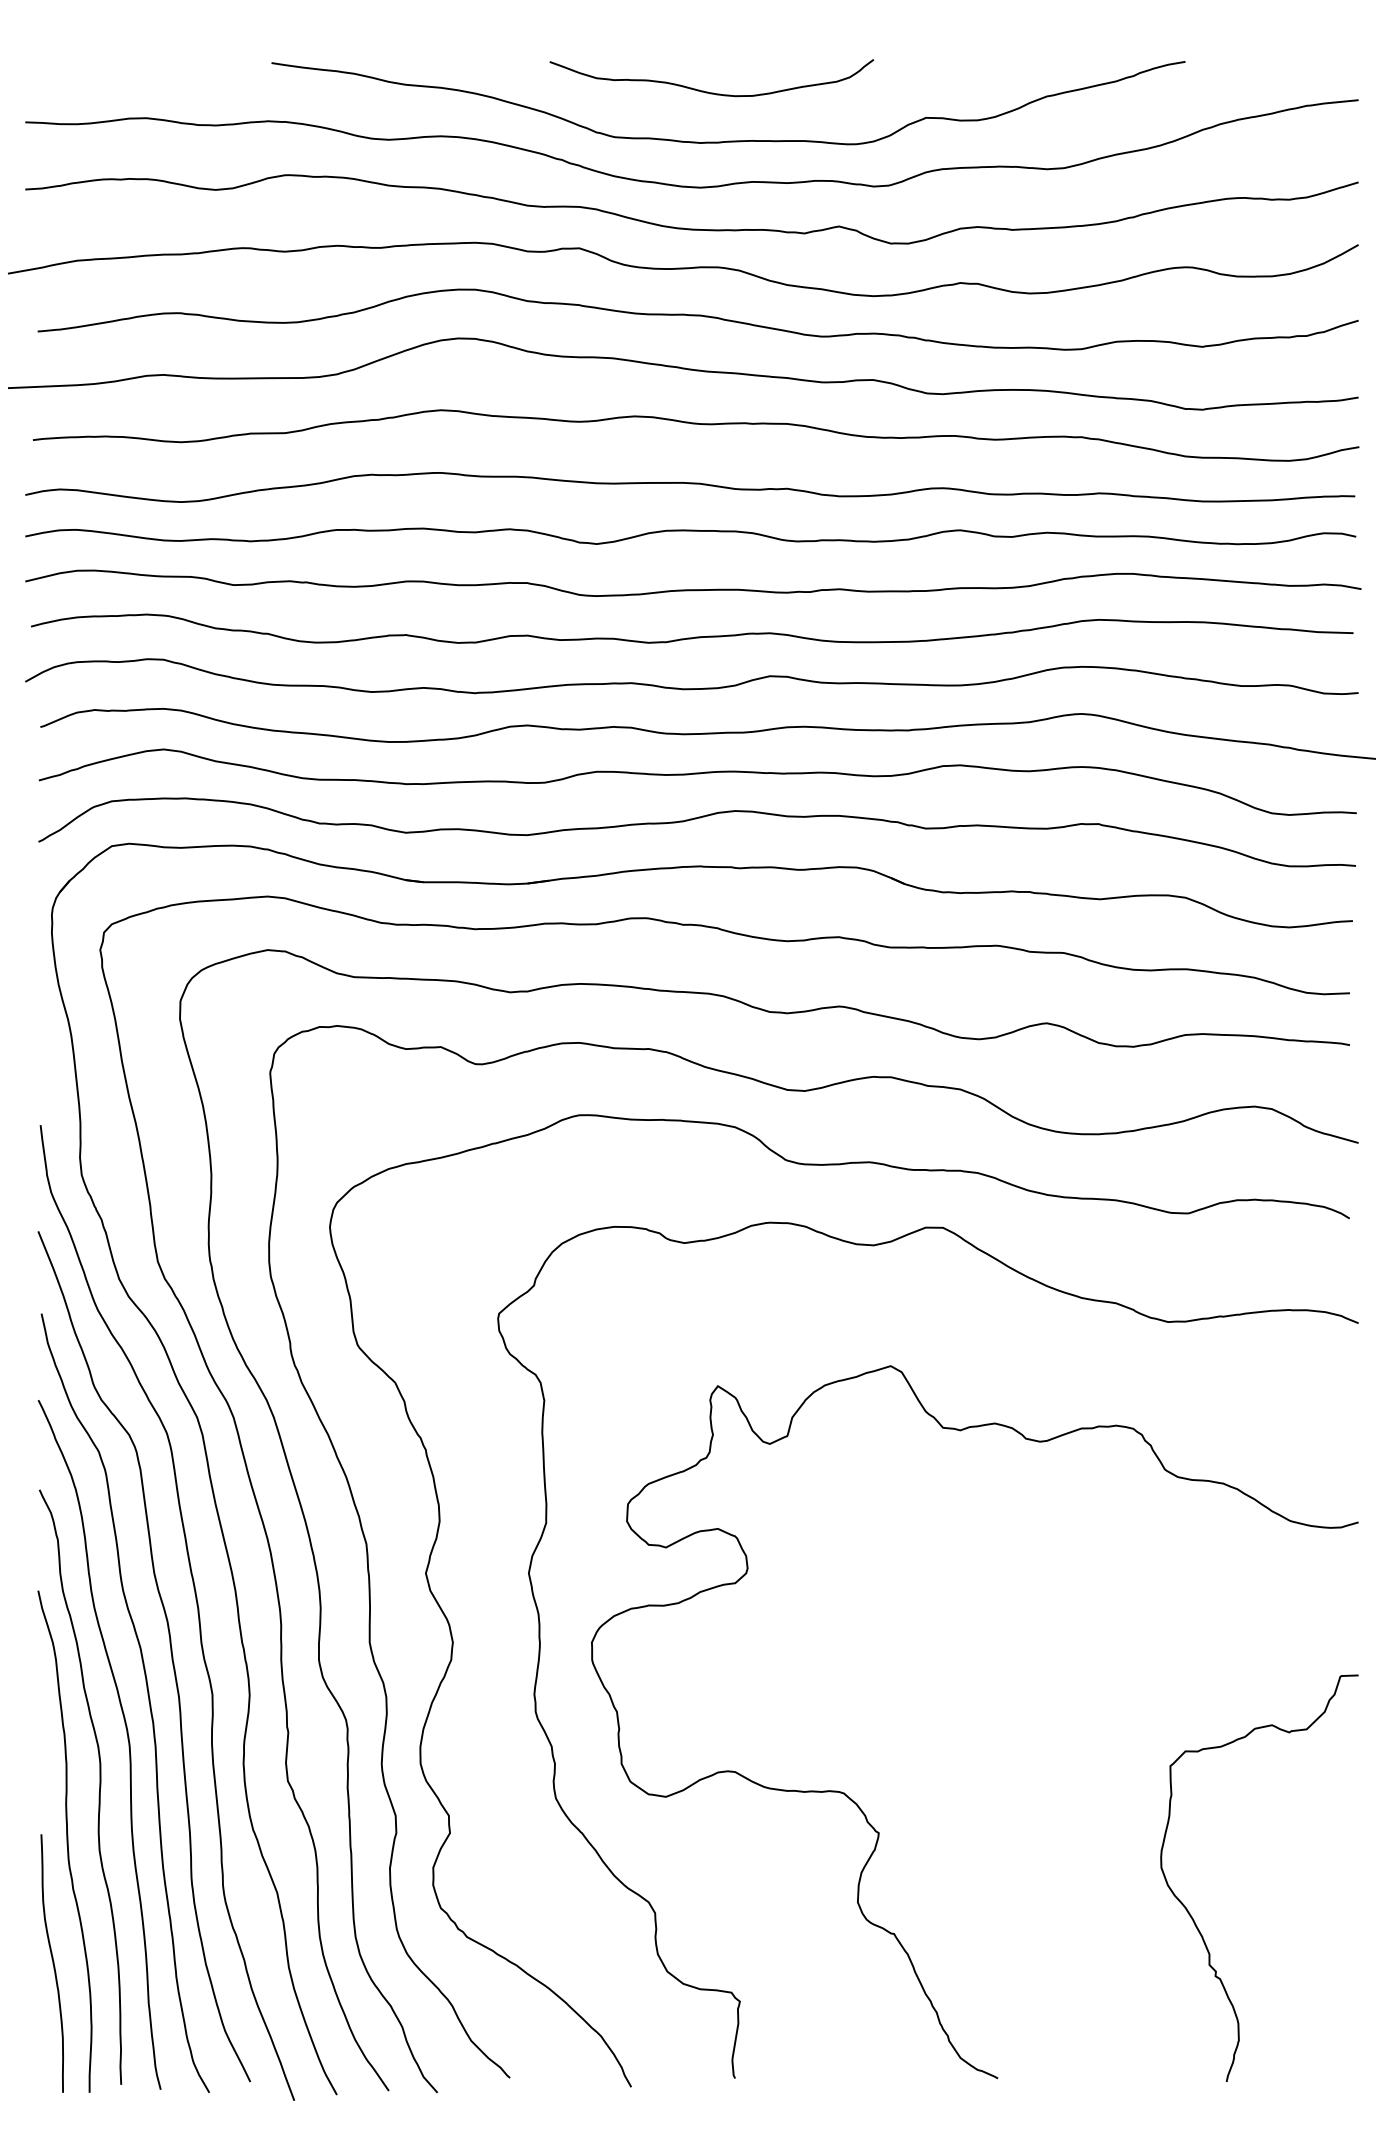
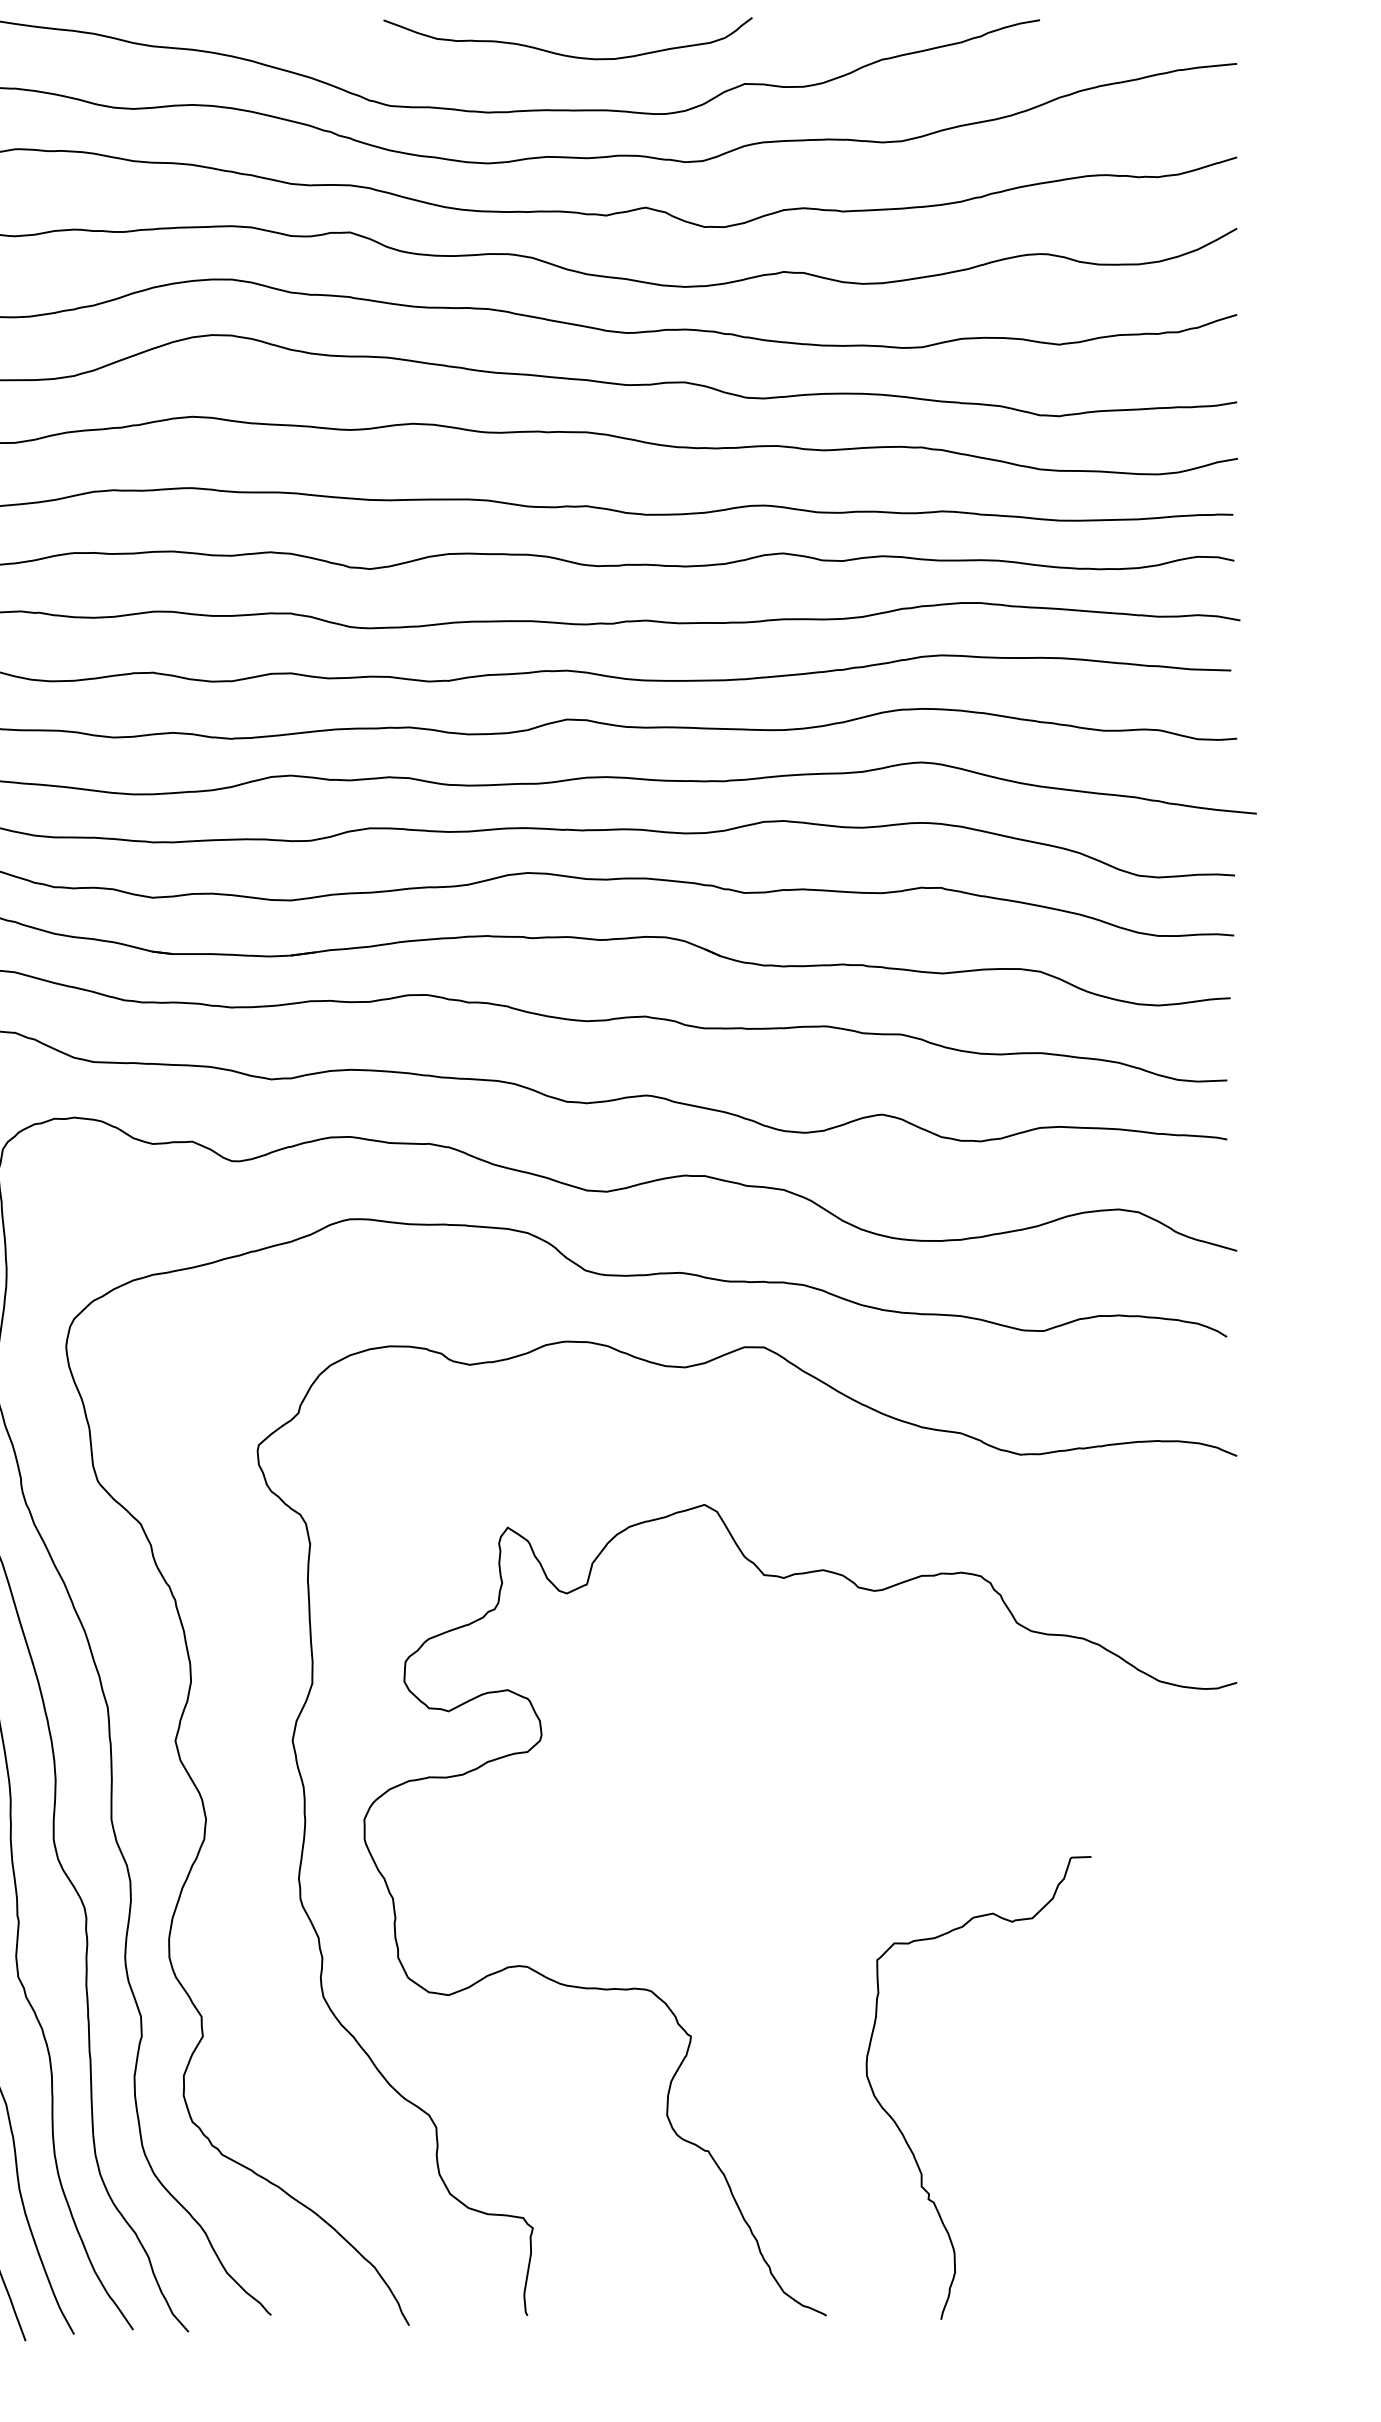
curve: (708, 91) -> (564, 53), moved
curve: (1192, 1916) -> (902, 2131), moved

